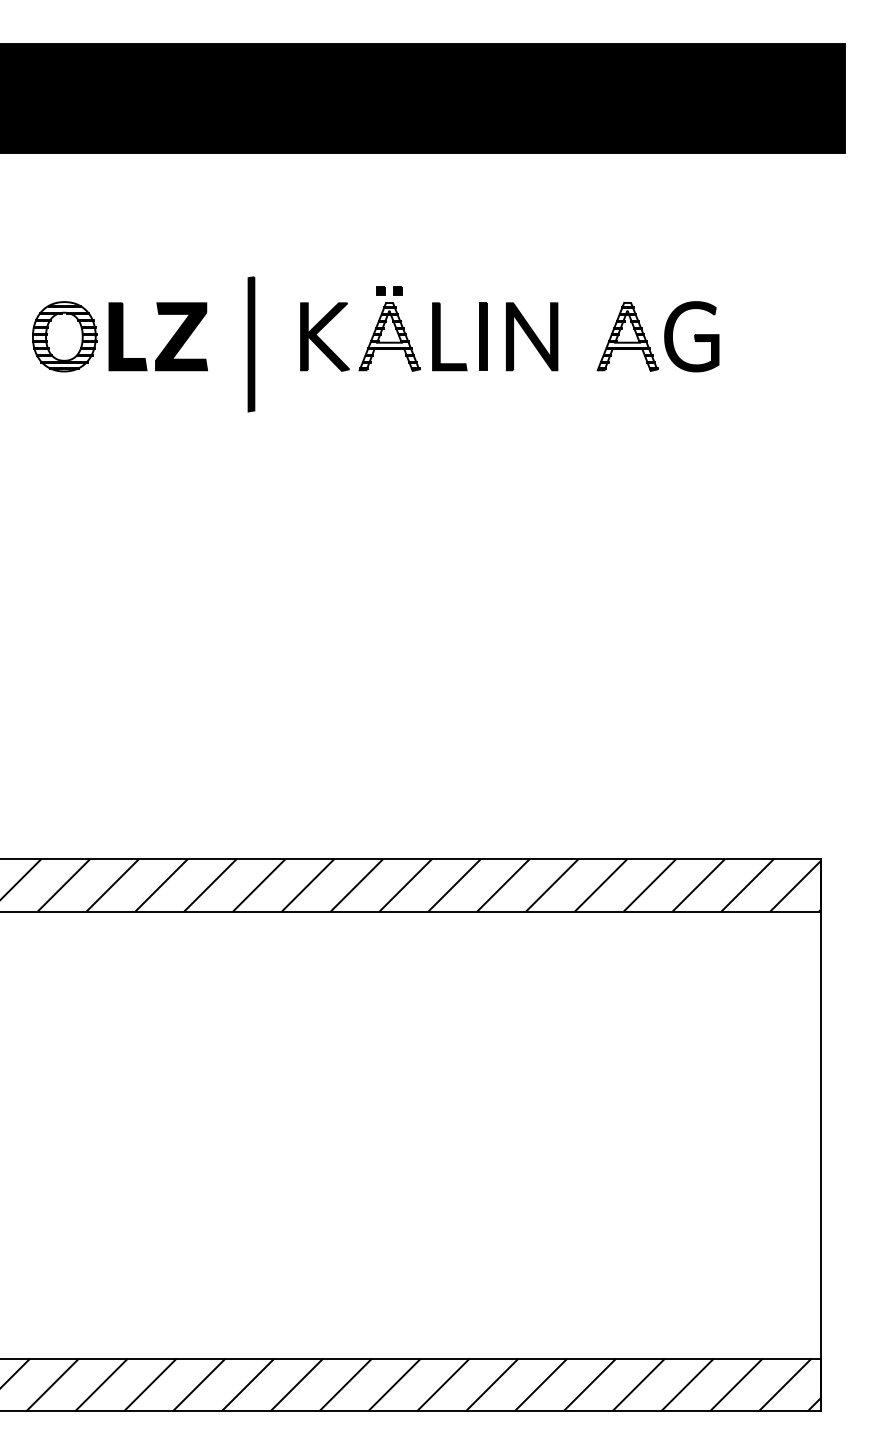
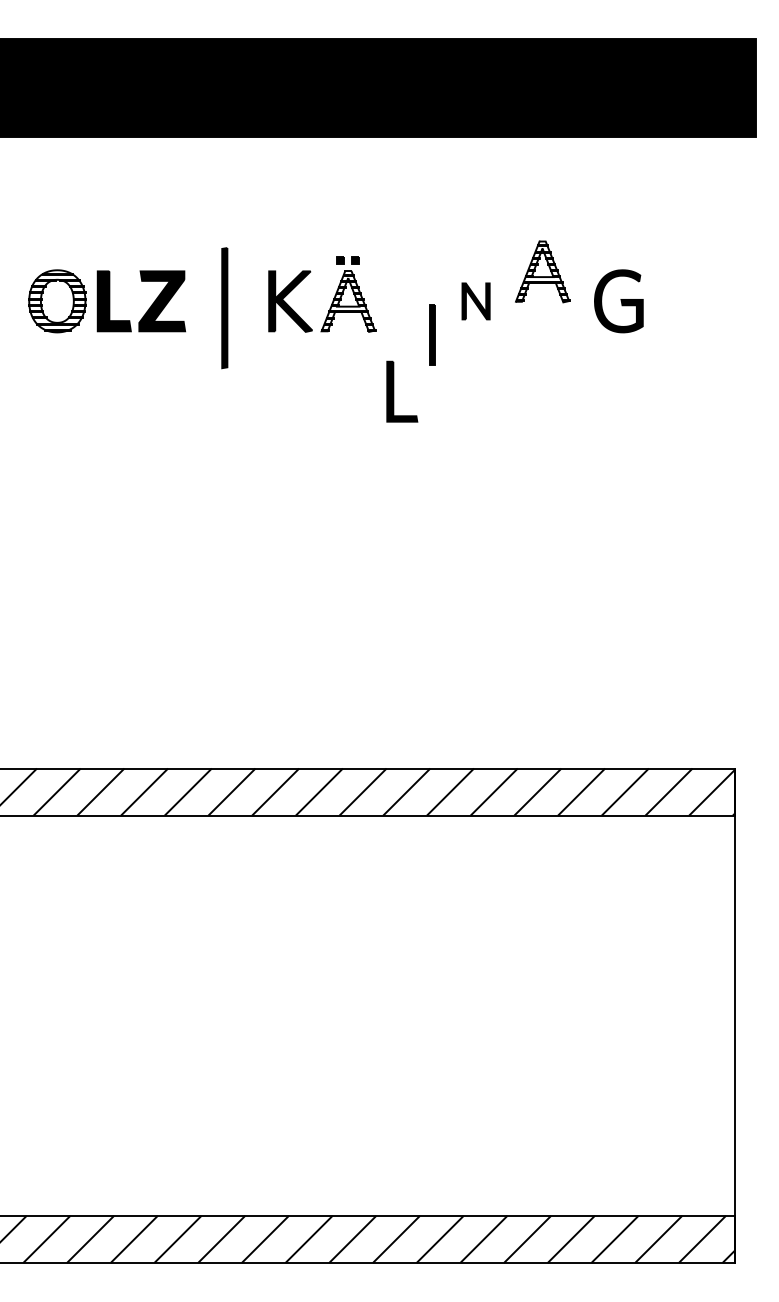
part: (440, 336) -> (393, 391), moved
part: (483, 336) -> (432, 335), moved
part: (532, 336) -> (476, 301), size x0.6
part: (627, 336) -> (542, 271), moved

